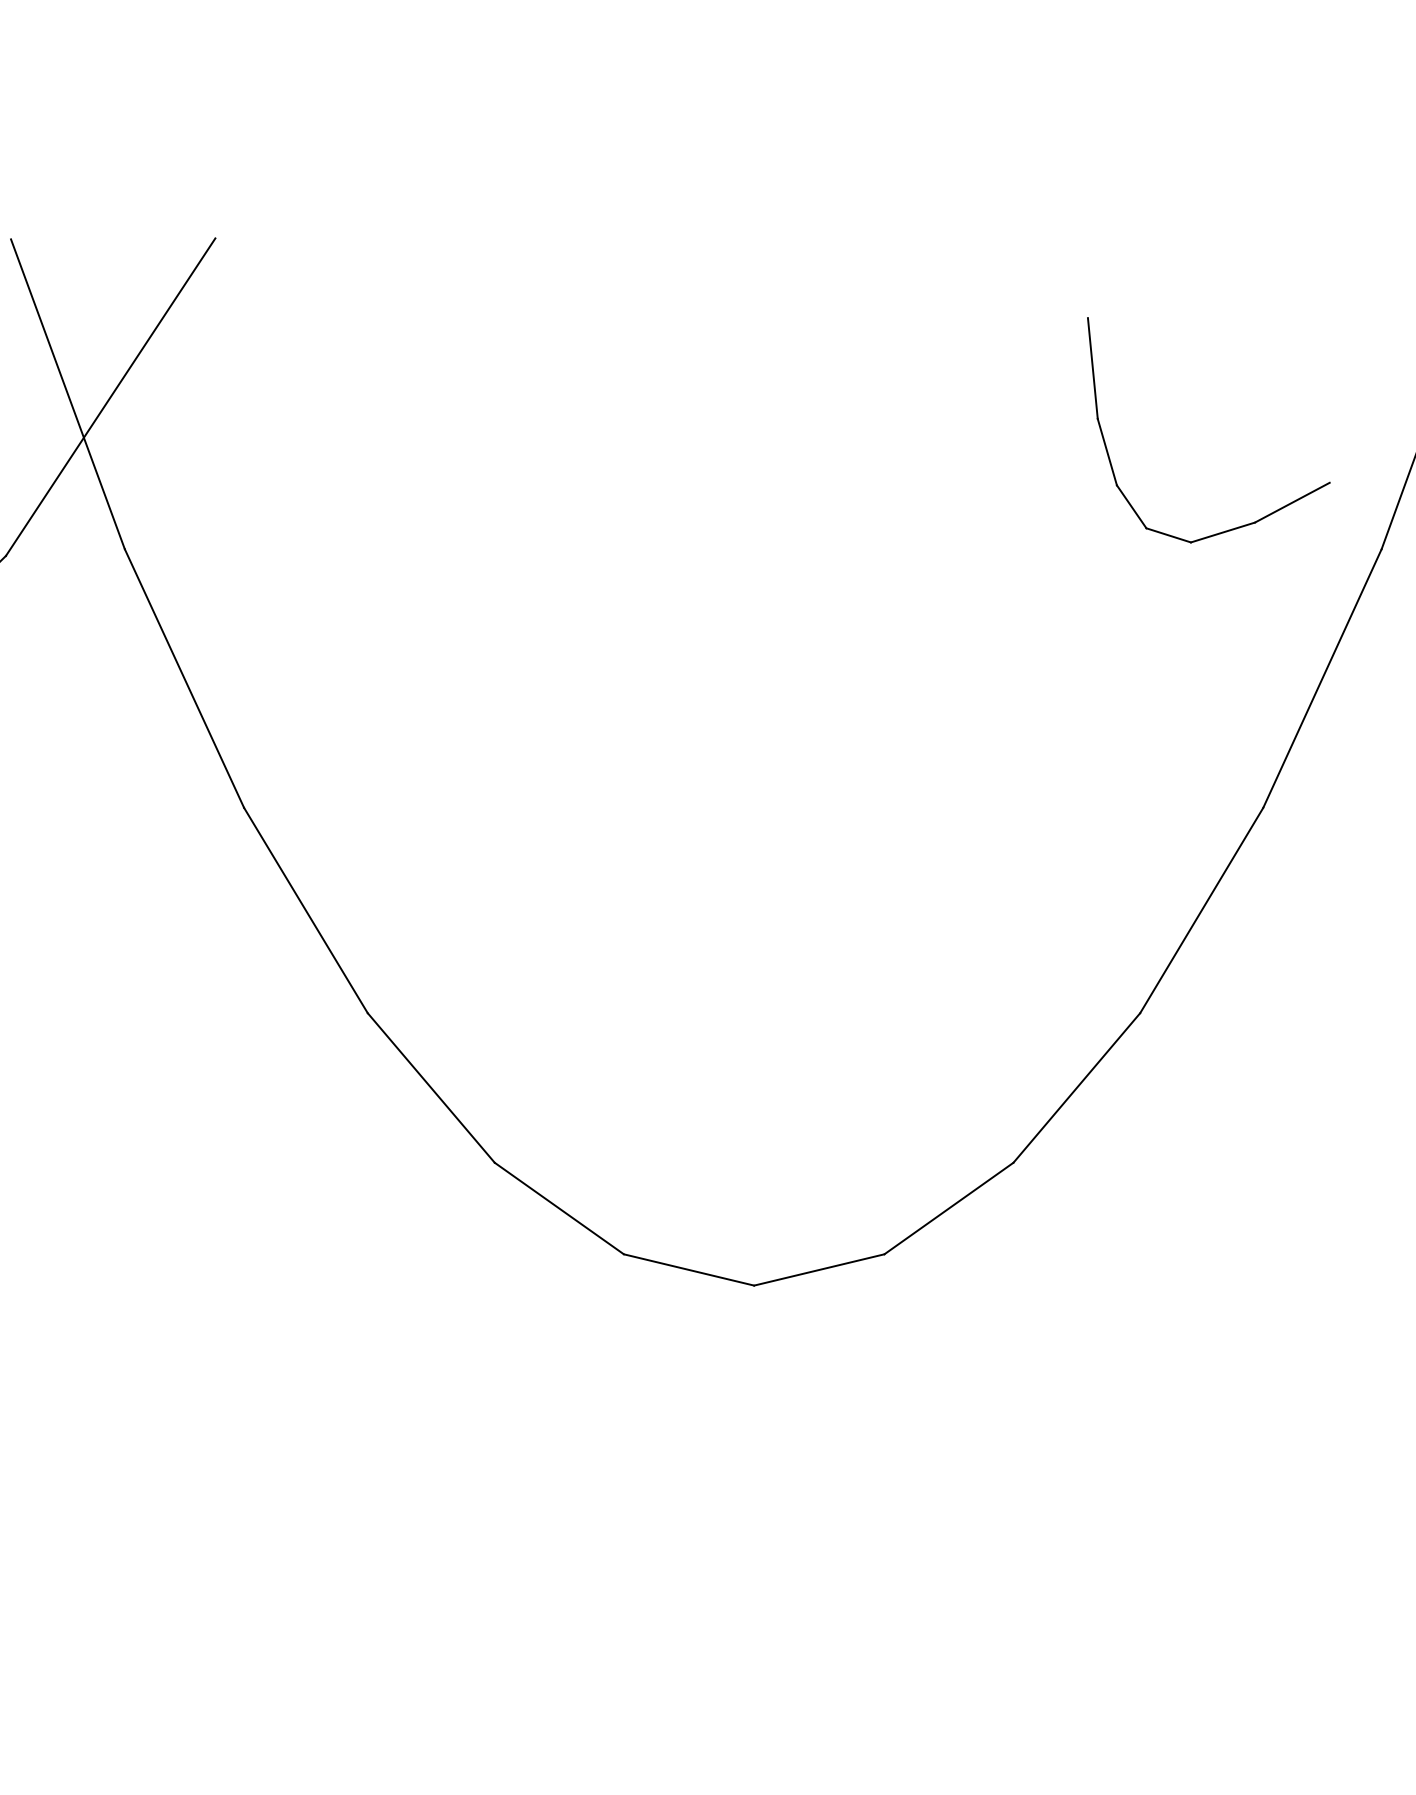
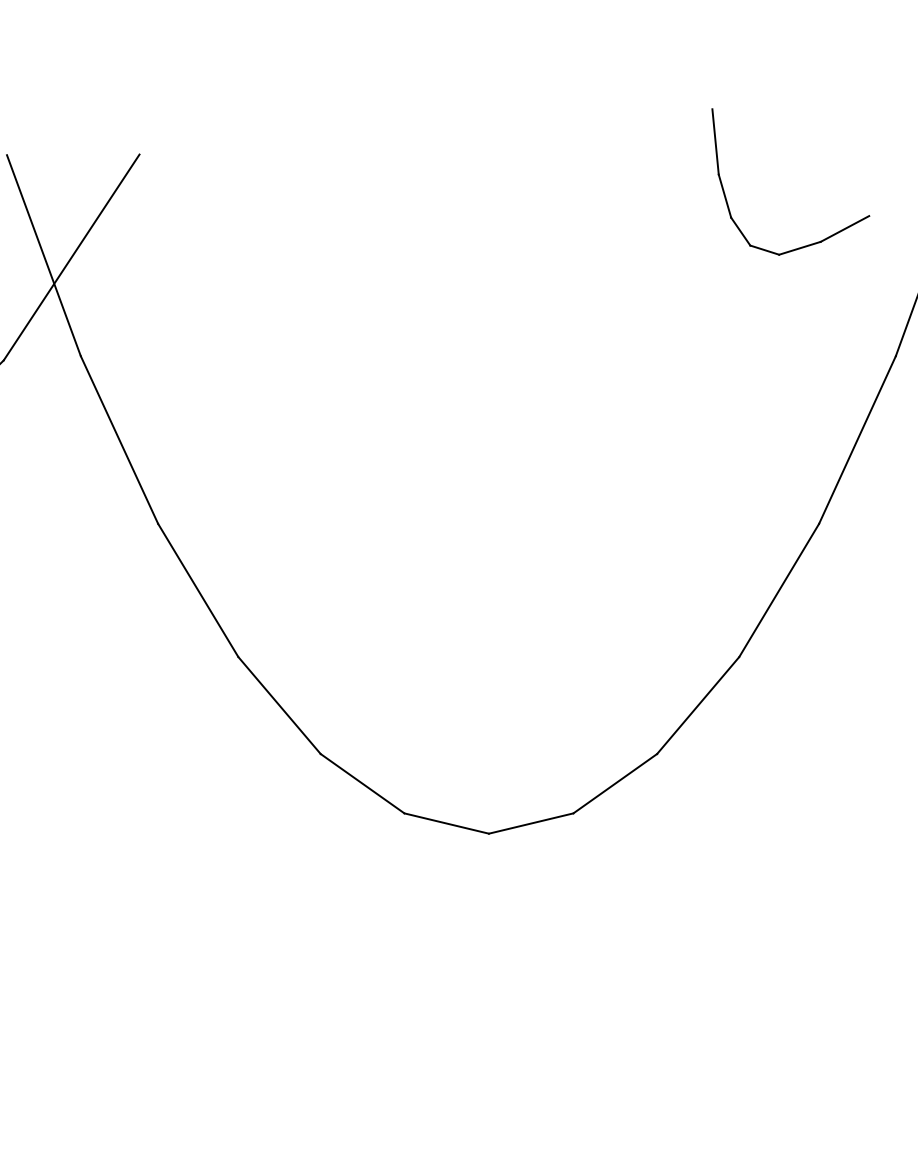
part: (1240, 525) -> (811, 243), moved

